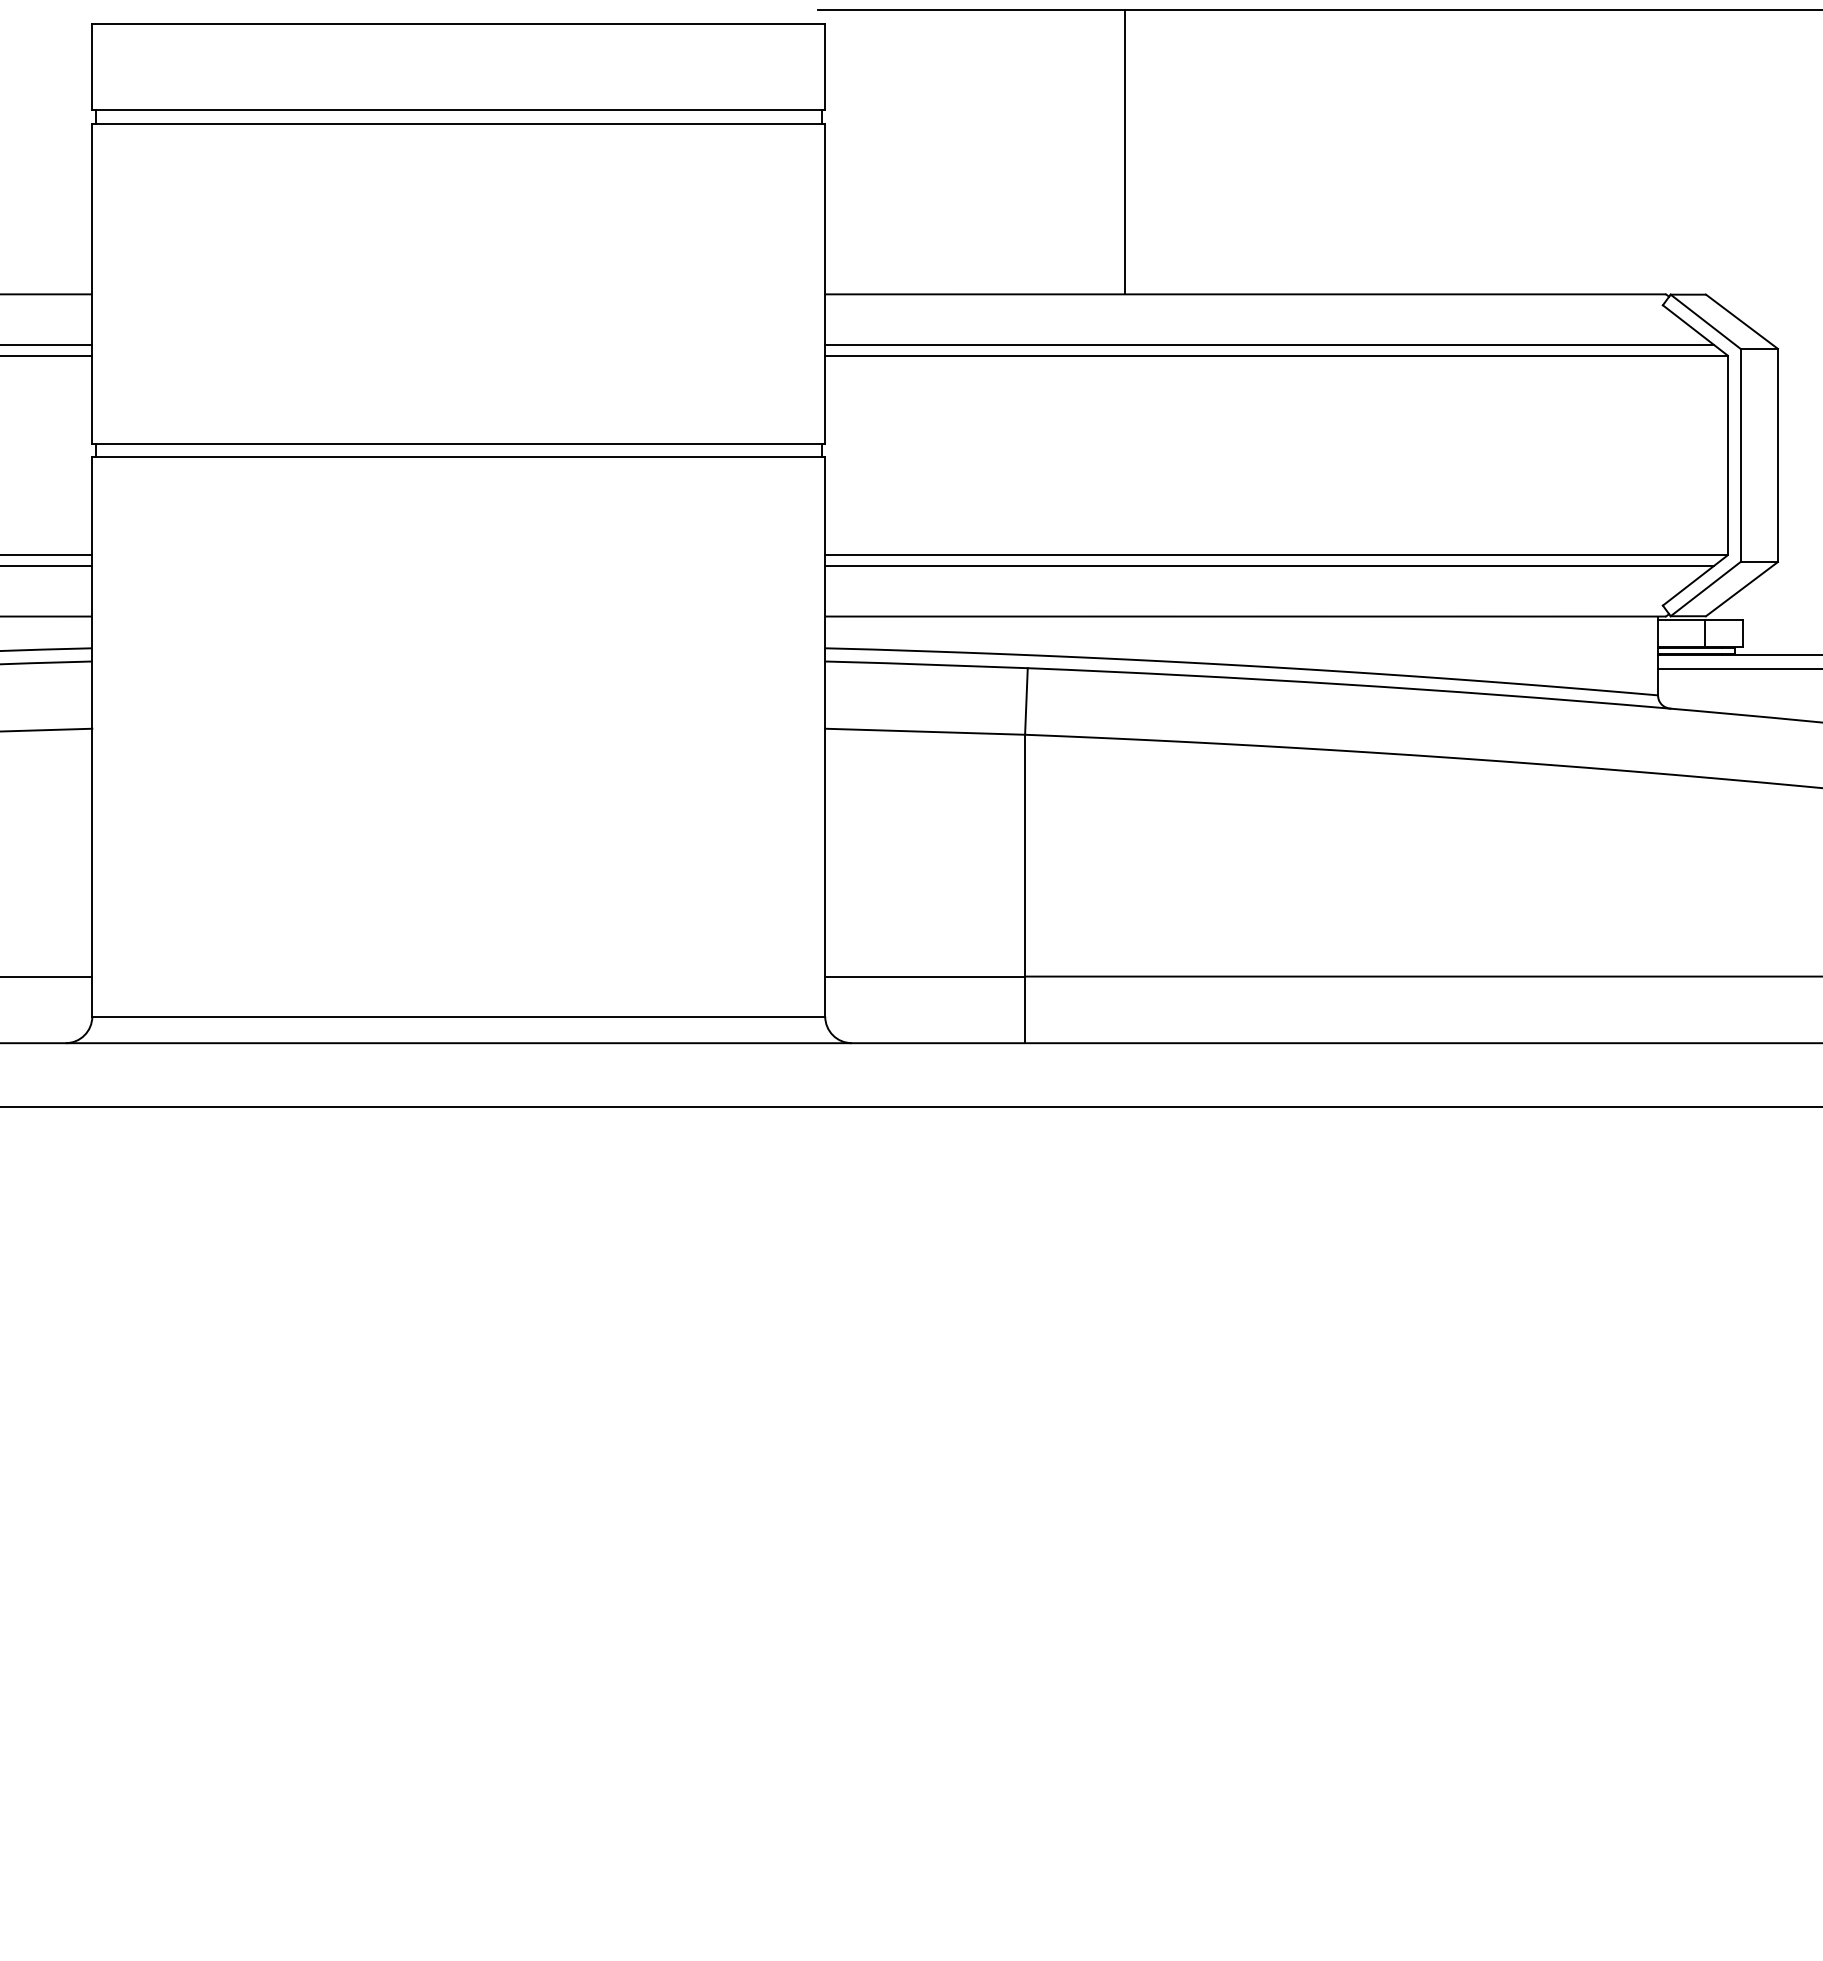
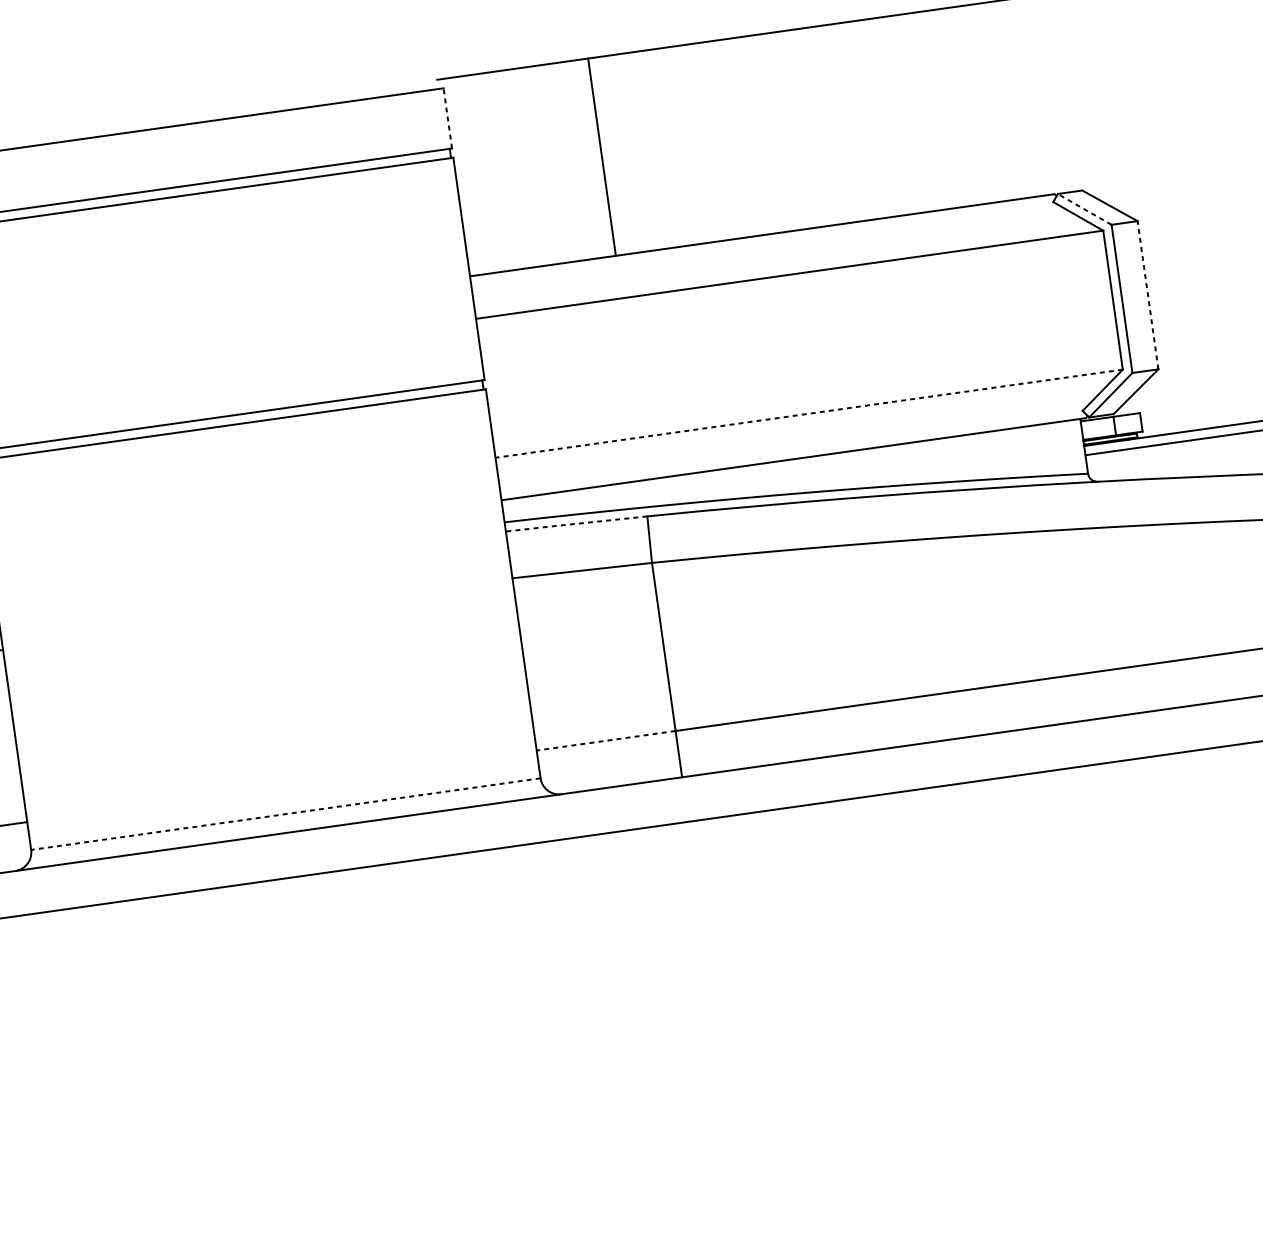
line: (825, 66) -> (447, 117), solid -> dashed
line: (1125, 152) -> (602, 157), moved
line: (1705, 321) -> (1084, 209), solid -> dashed
line: (1269, 344) -> (783, 267), removed
line: (1777, 455) -> (1147, 295), solid -> dashed
line: (1275, 555) -> (808, 413), solid -> dashed
line: (1269, 566) -> (805, 422), removed
line: (925, 664) -> (575, 523), solid -> dashed
line: (925, 976) -> (606, 740), solid -> dashed
line: (458, 1016) -> (285, 814), solid -> dashed

